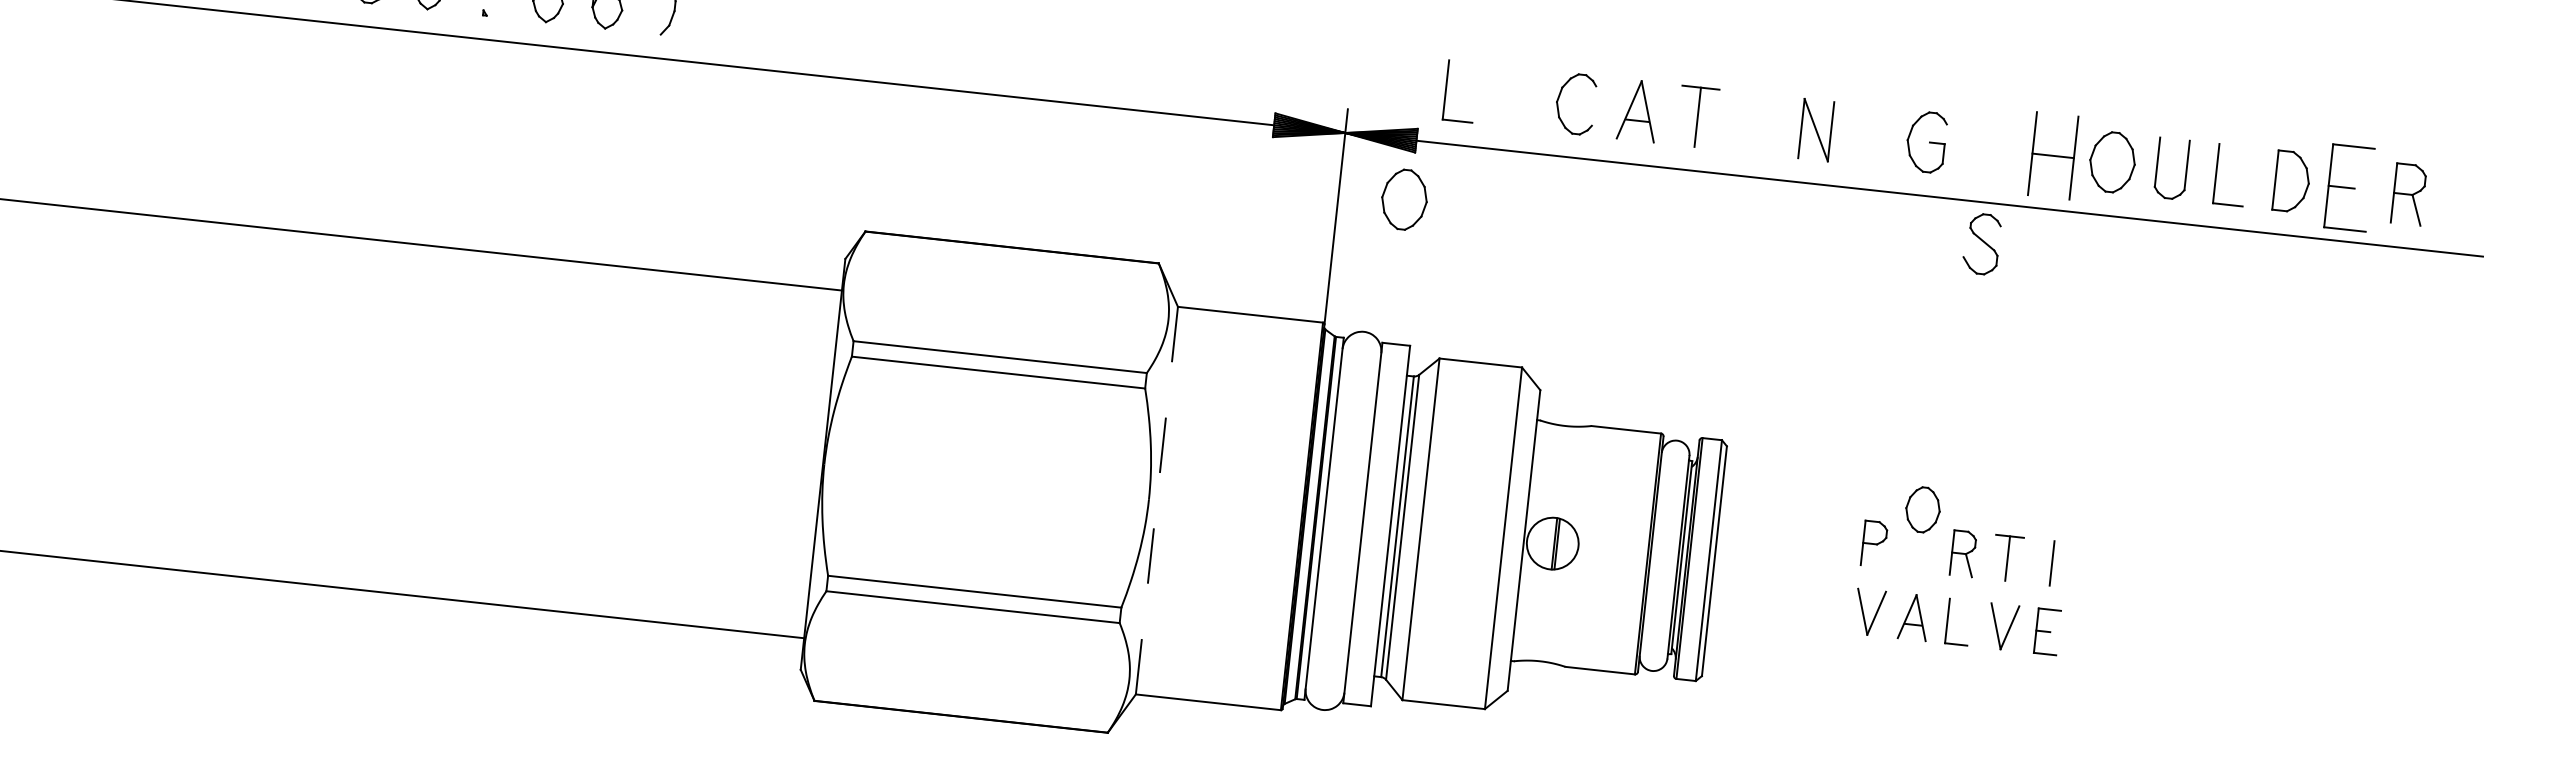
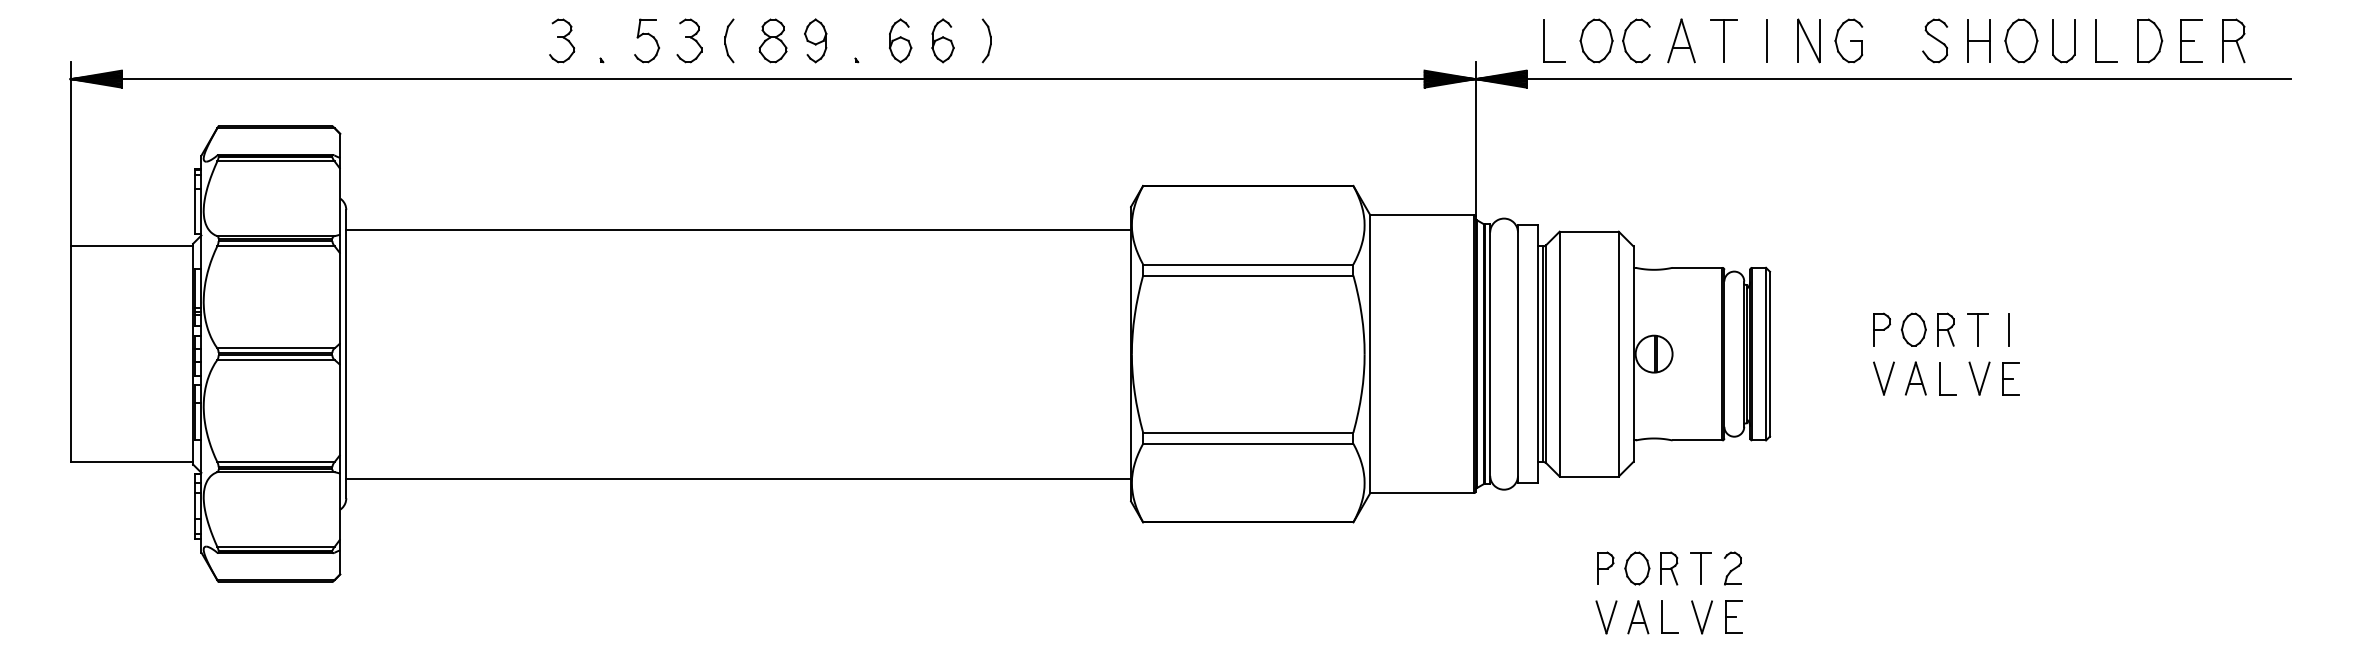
line: (1757, 123) -> (1766, 40), added
part: (1925, 141) -> (1848, 40), moved
part: (2052, 155) -> (1978, 40), size x0.71
part: (2349, 187) -> (2191, 40), size x0.71
part: (1404, 199) -> (1596, 40), moved
part: (1982, 243) -> (1935, 40), moved
line: (1157, 501) -> (1370, 354), dashed -> solid
part: (1922, 509) -> (1913, 329), moved

